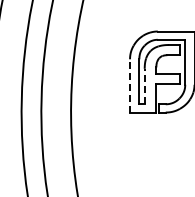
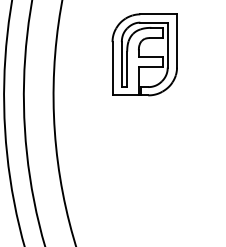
line: (130, 85) -> (112, 68), dashed -> solid
line: (145, 86) -> (127, 69), dashed -> solid

